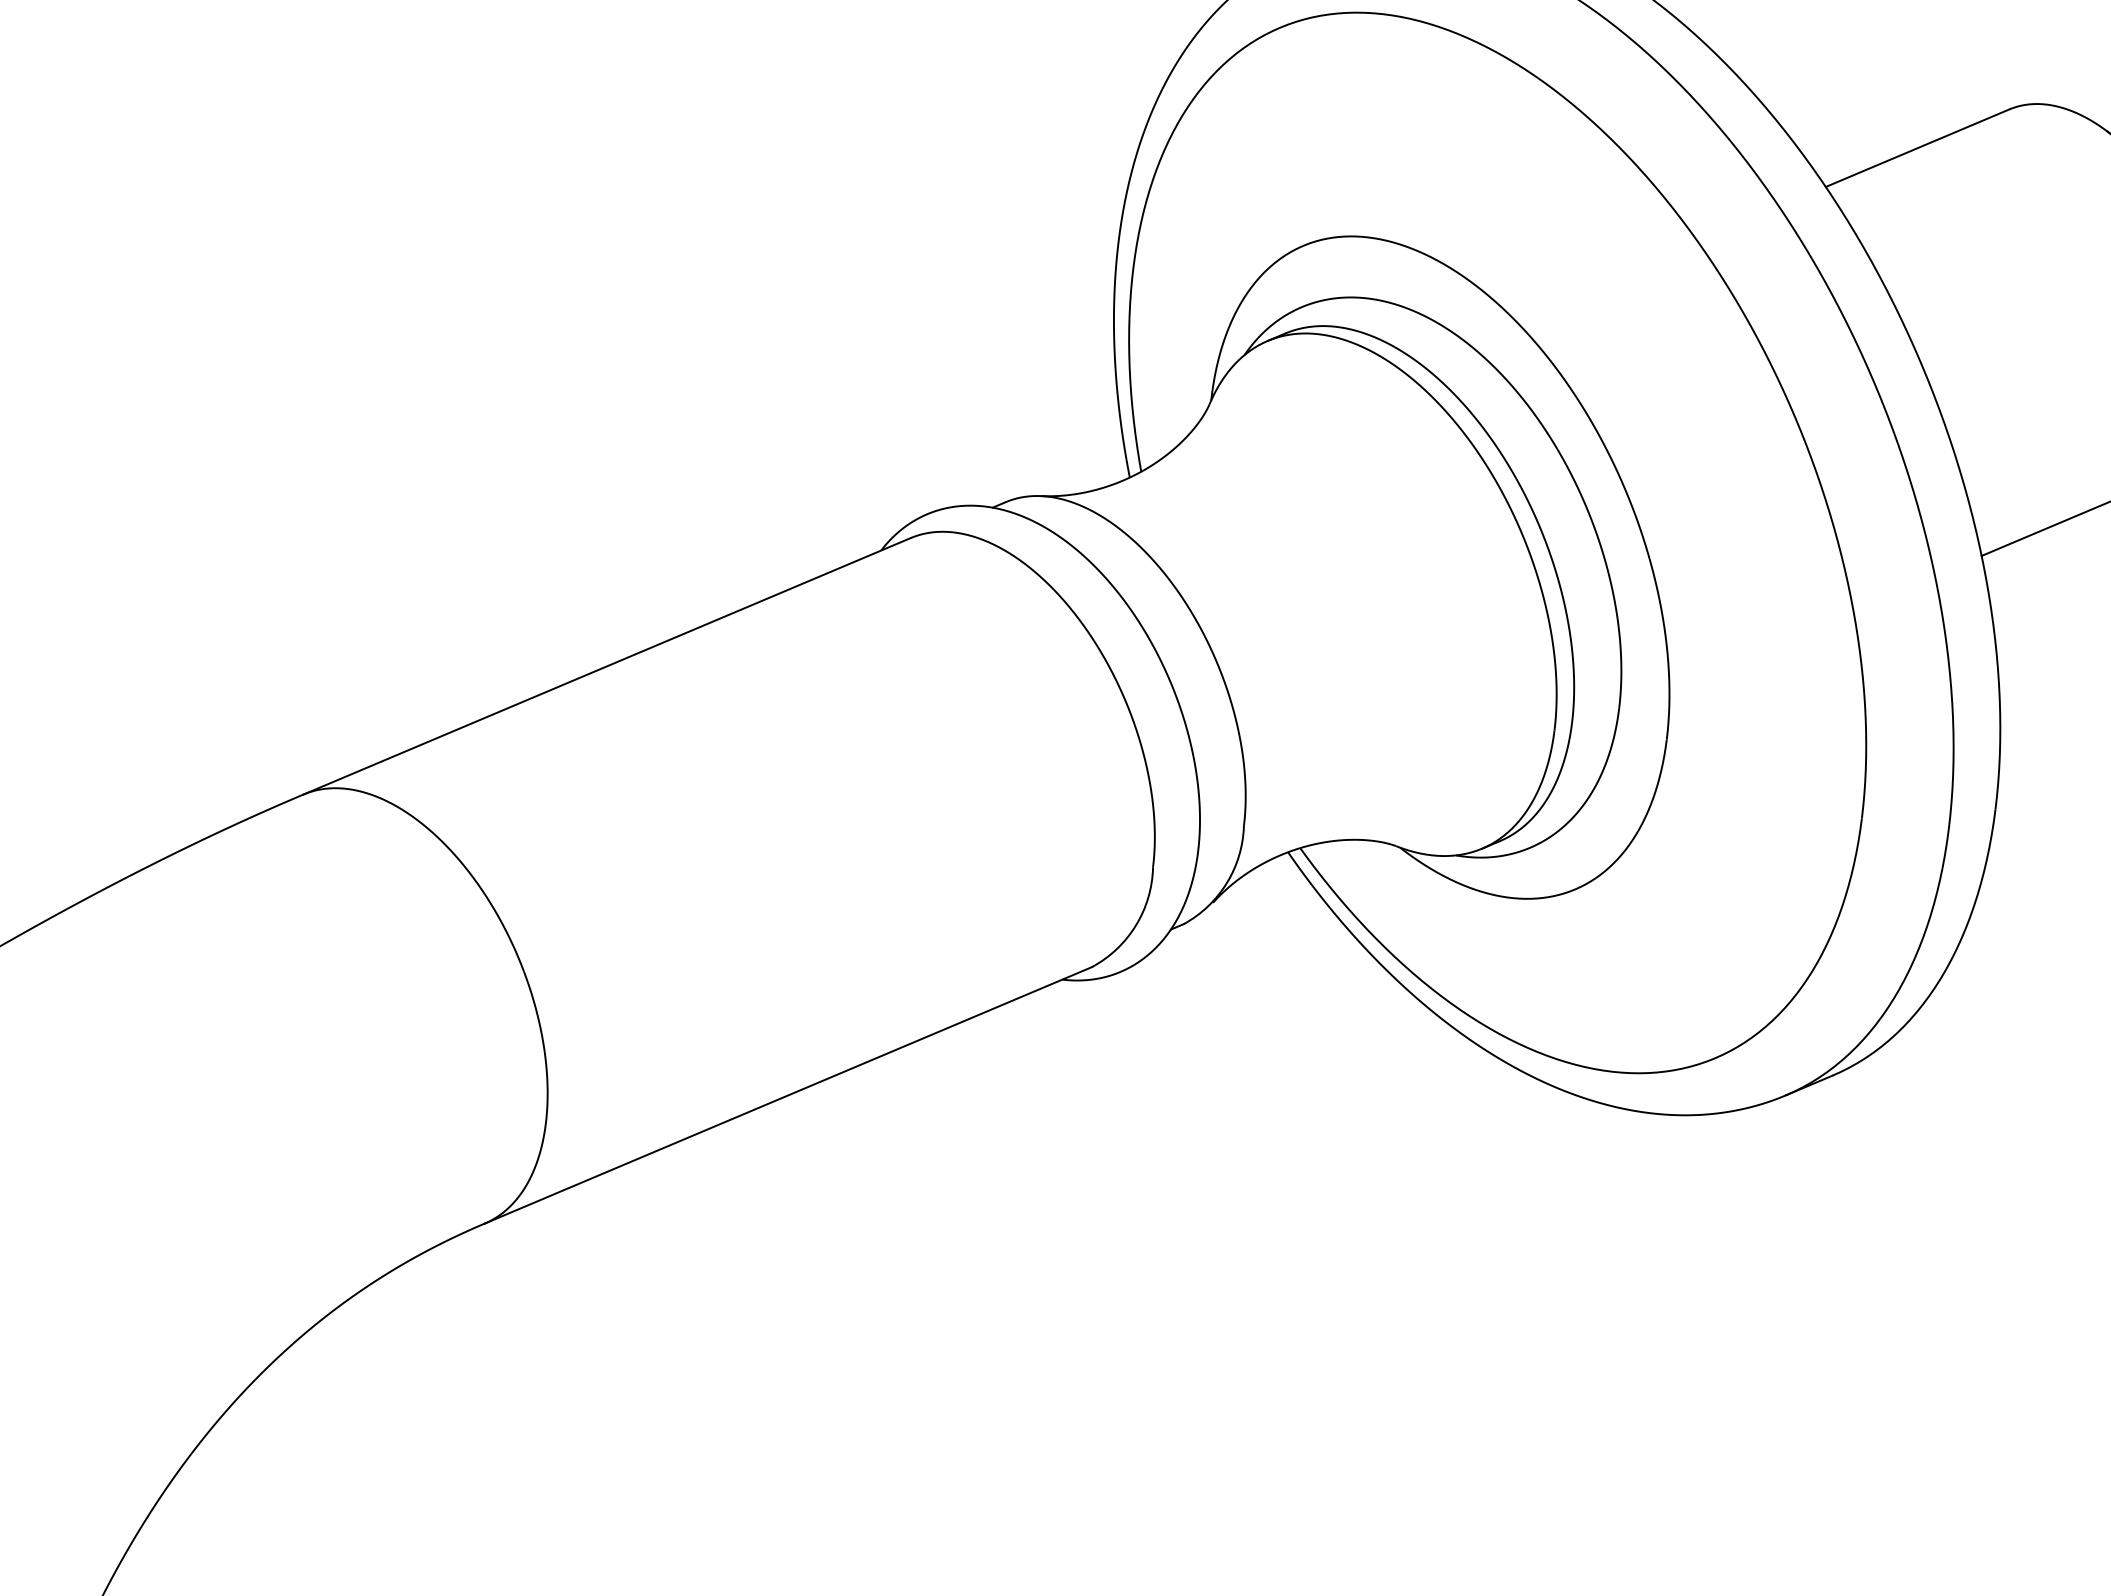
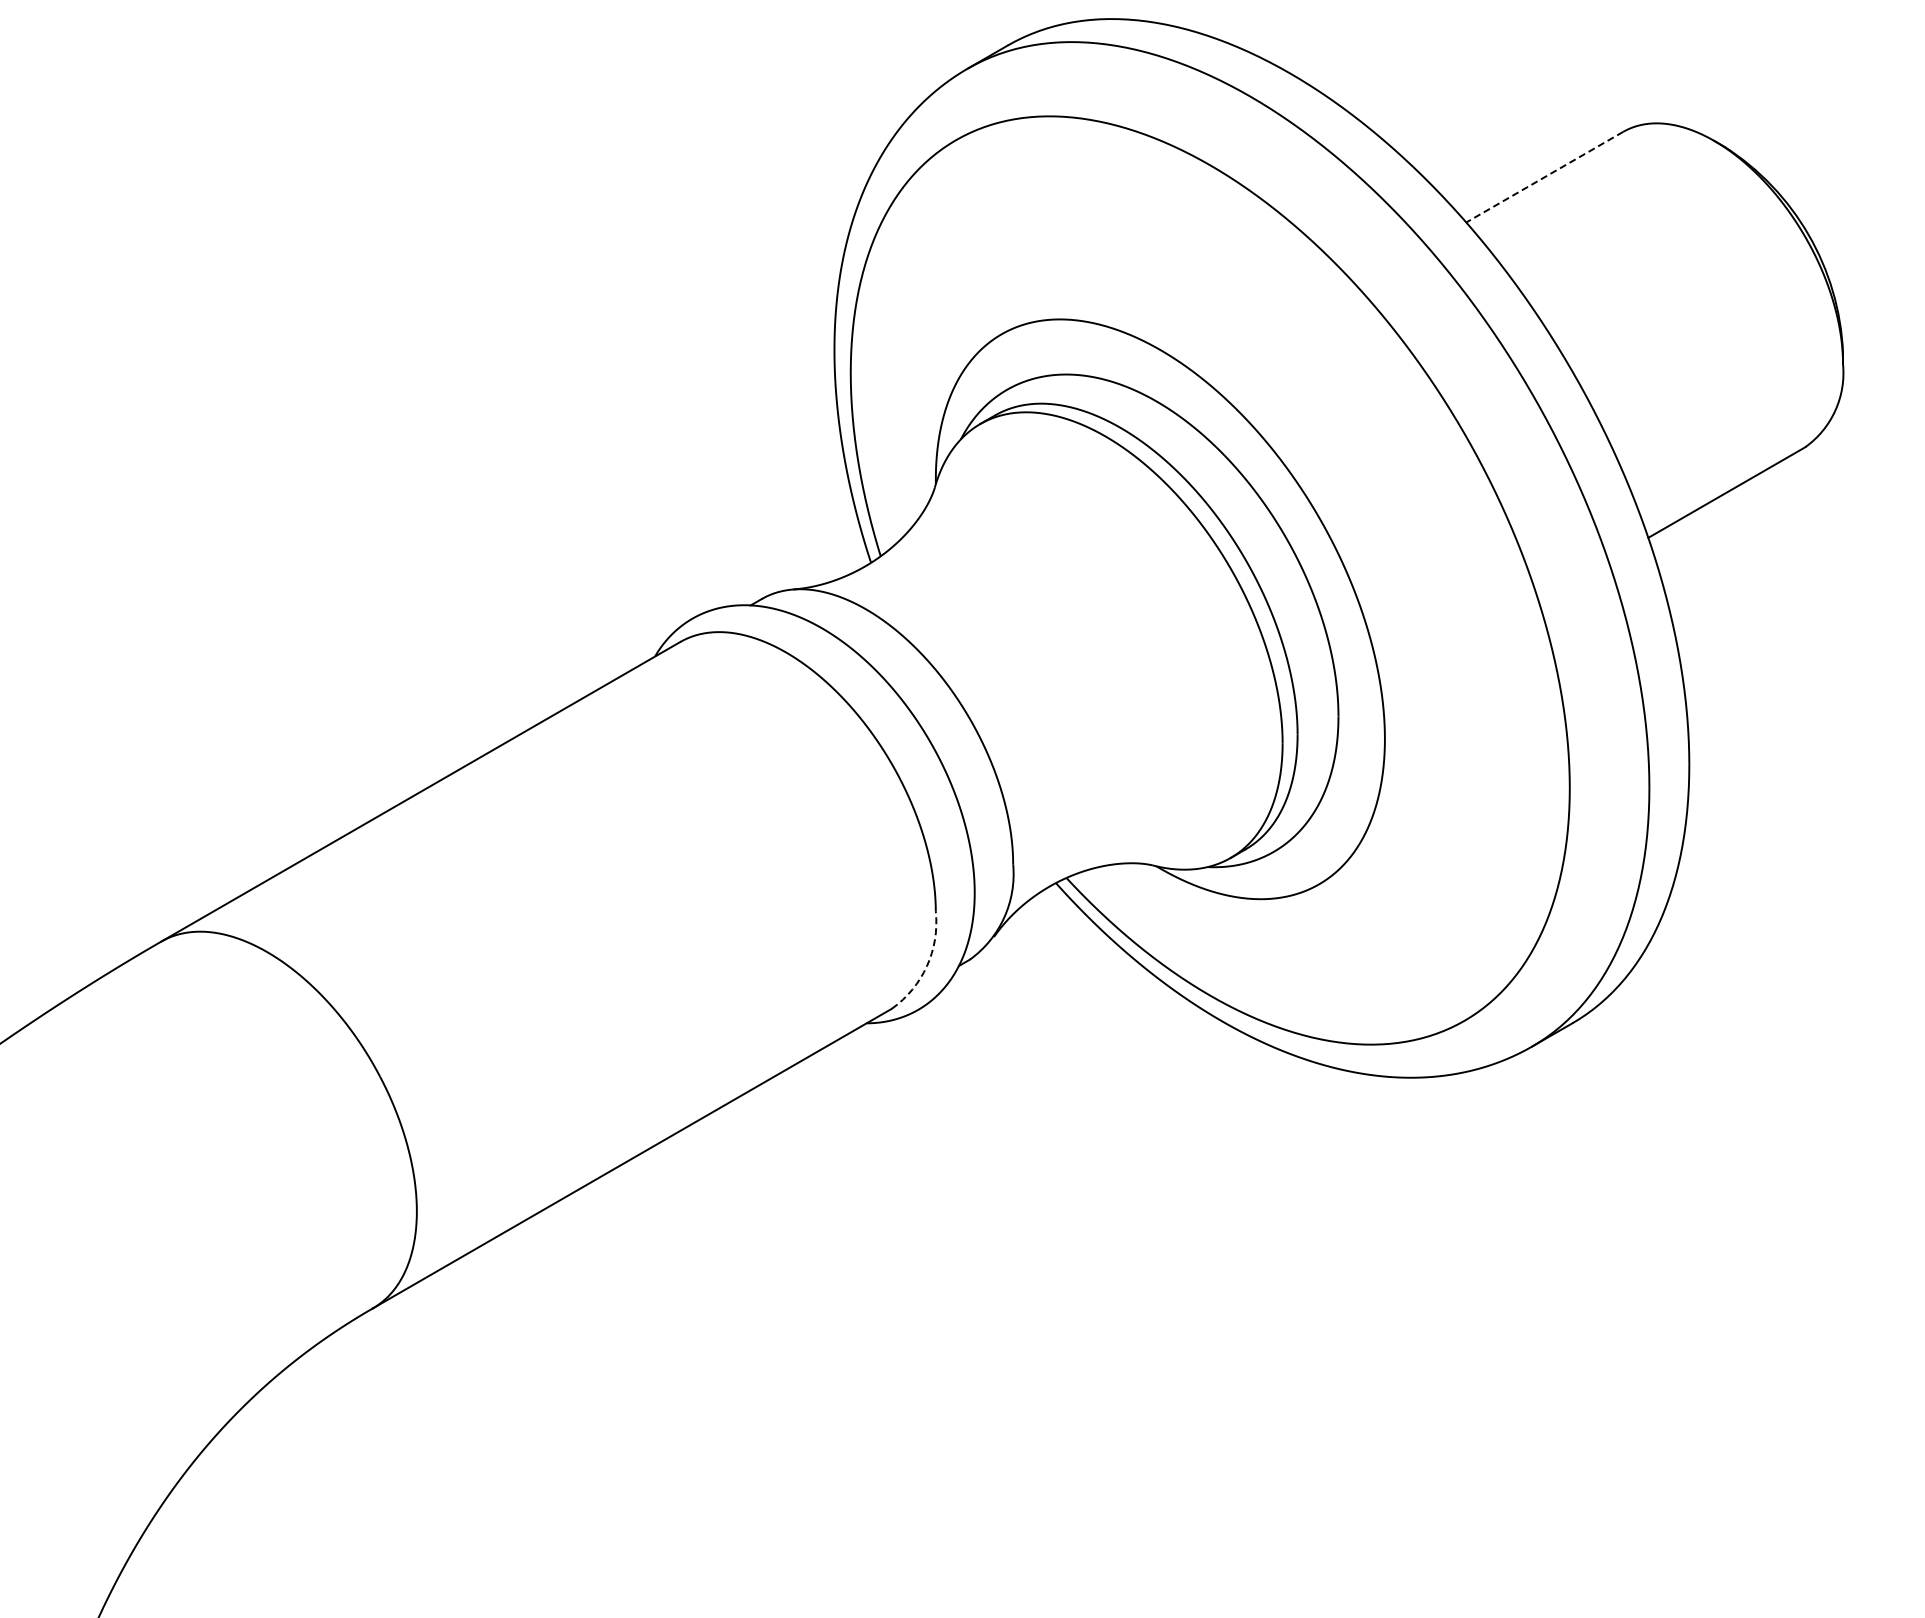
line: (1917, 148) -> (1544, 177), solid -> dashed
arc: (1135, 925) -> (926, 966), solid -> dashed

